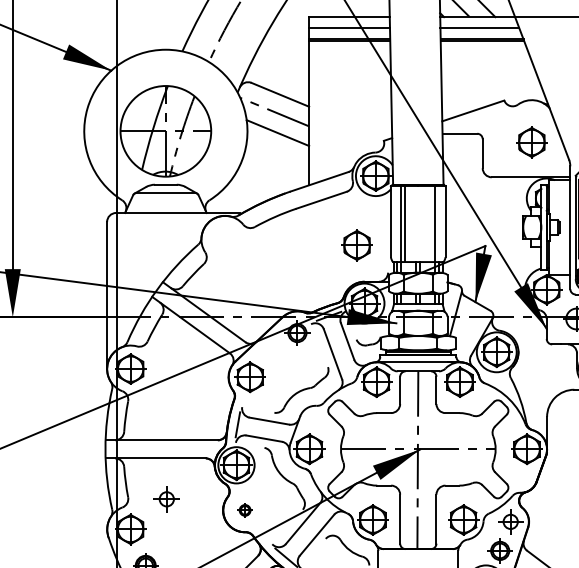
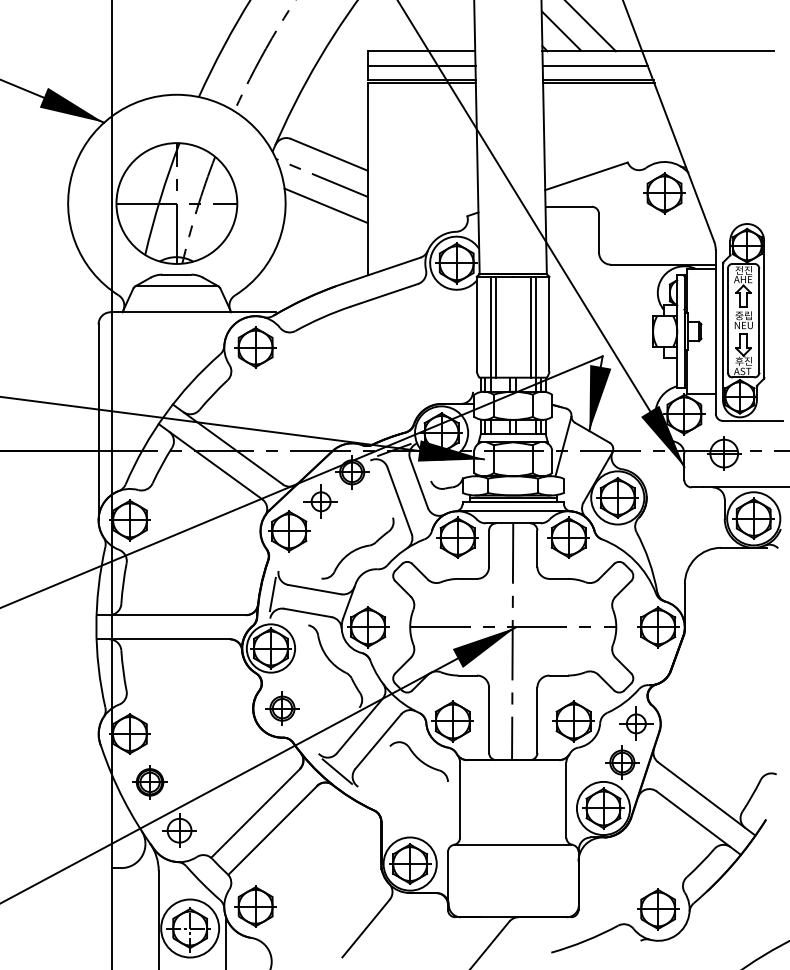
part: (531, 142) -> (664, 193), moved
line: (431, 223) -> (530, 326), added
part: (356, 245) -> (255, 347), moved
part: (166, 499) -> (320, 501), moved
part: (245, 510) -> (282, 708), size x1.67

